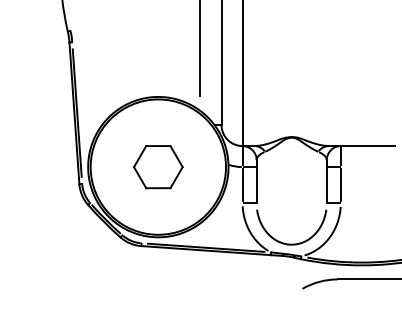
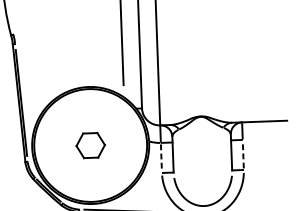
part: (158, 167) -> (90, 145), size x0.7
line: (340, 184) -> (242, 154), solid -> dashed
line: (242, 185) -> (161, 158), solid -> dashed

